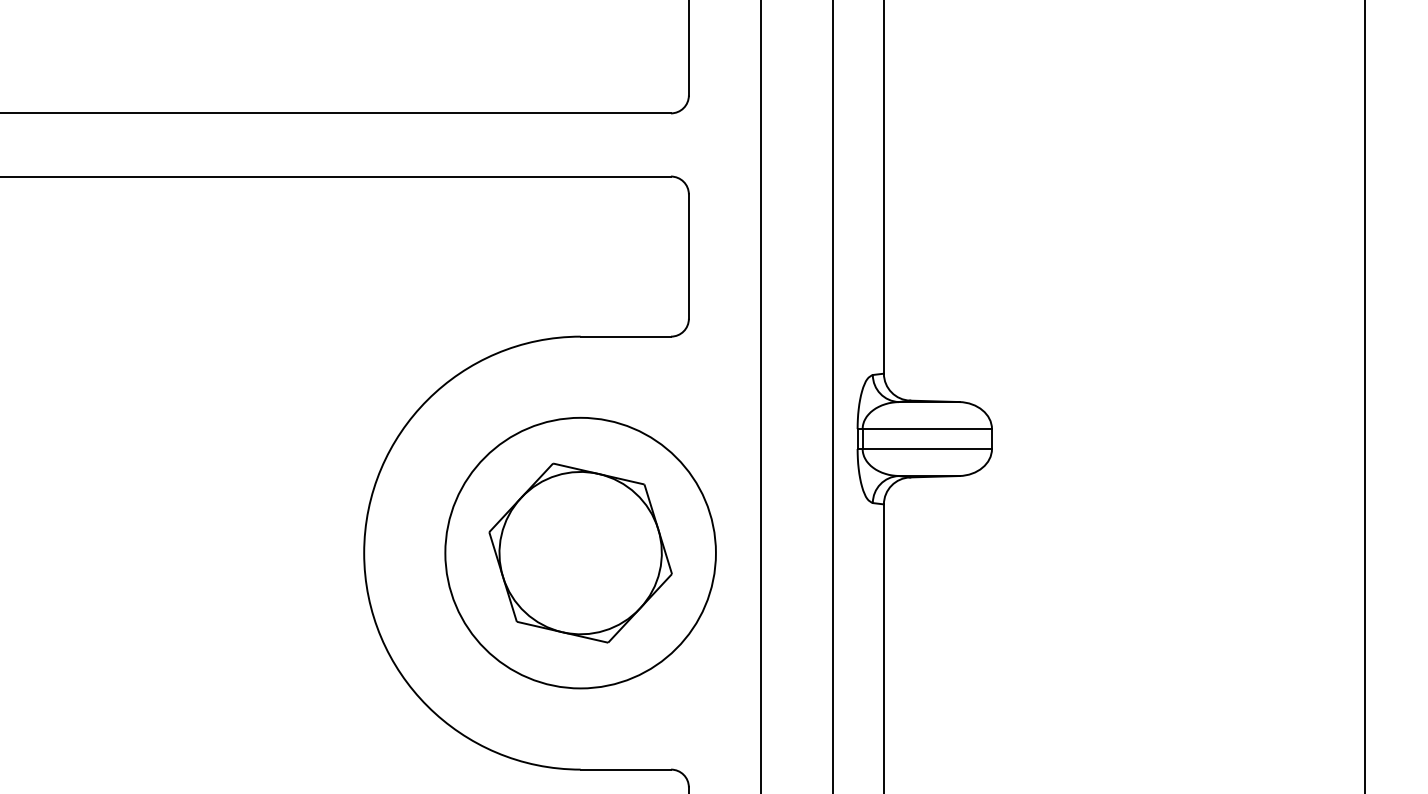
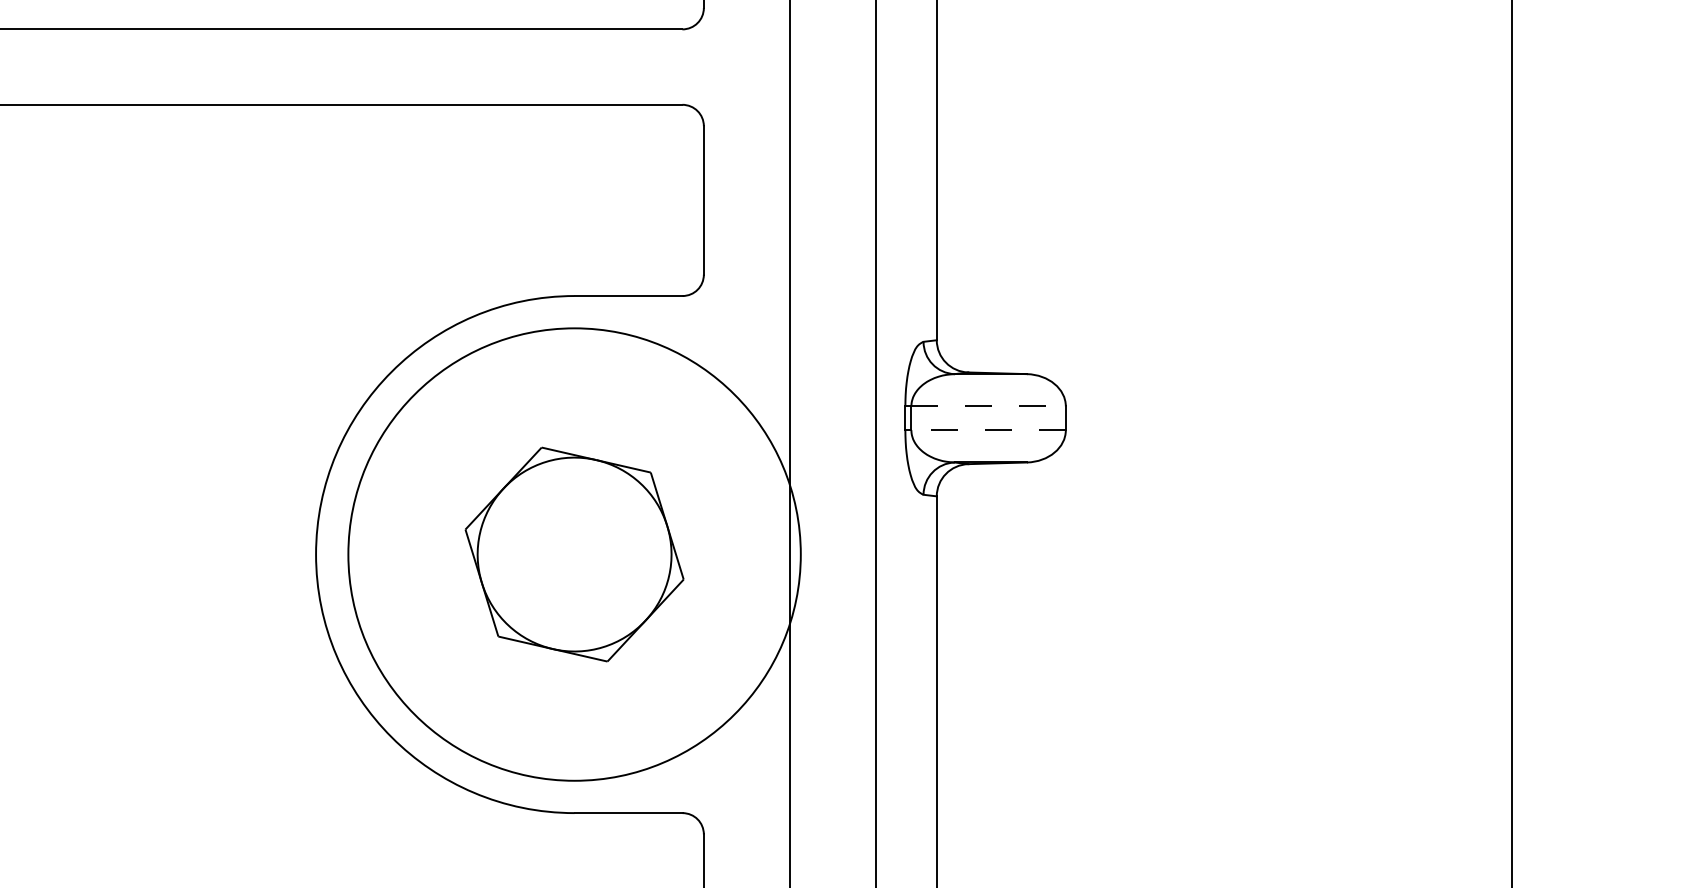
line: (927, 429) -> (988, 406), solid -> dashed
line: (927, 448) -> (988, 429), solid -> dashed
circle: (580, 552) -> (574, 553), size x1.4

